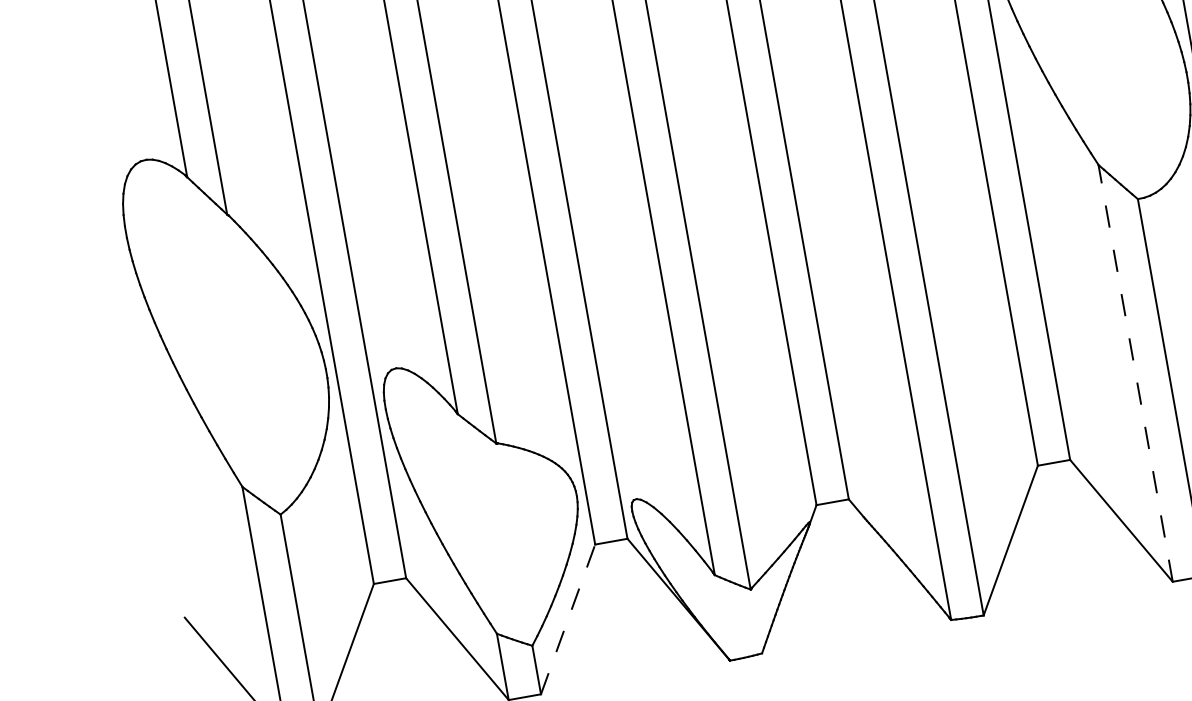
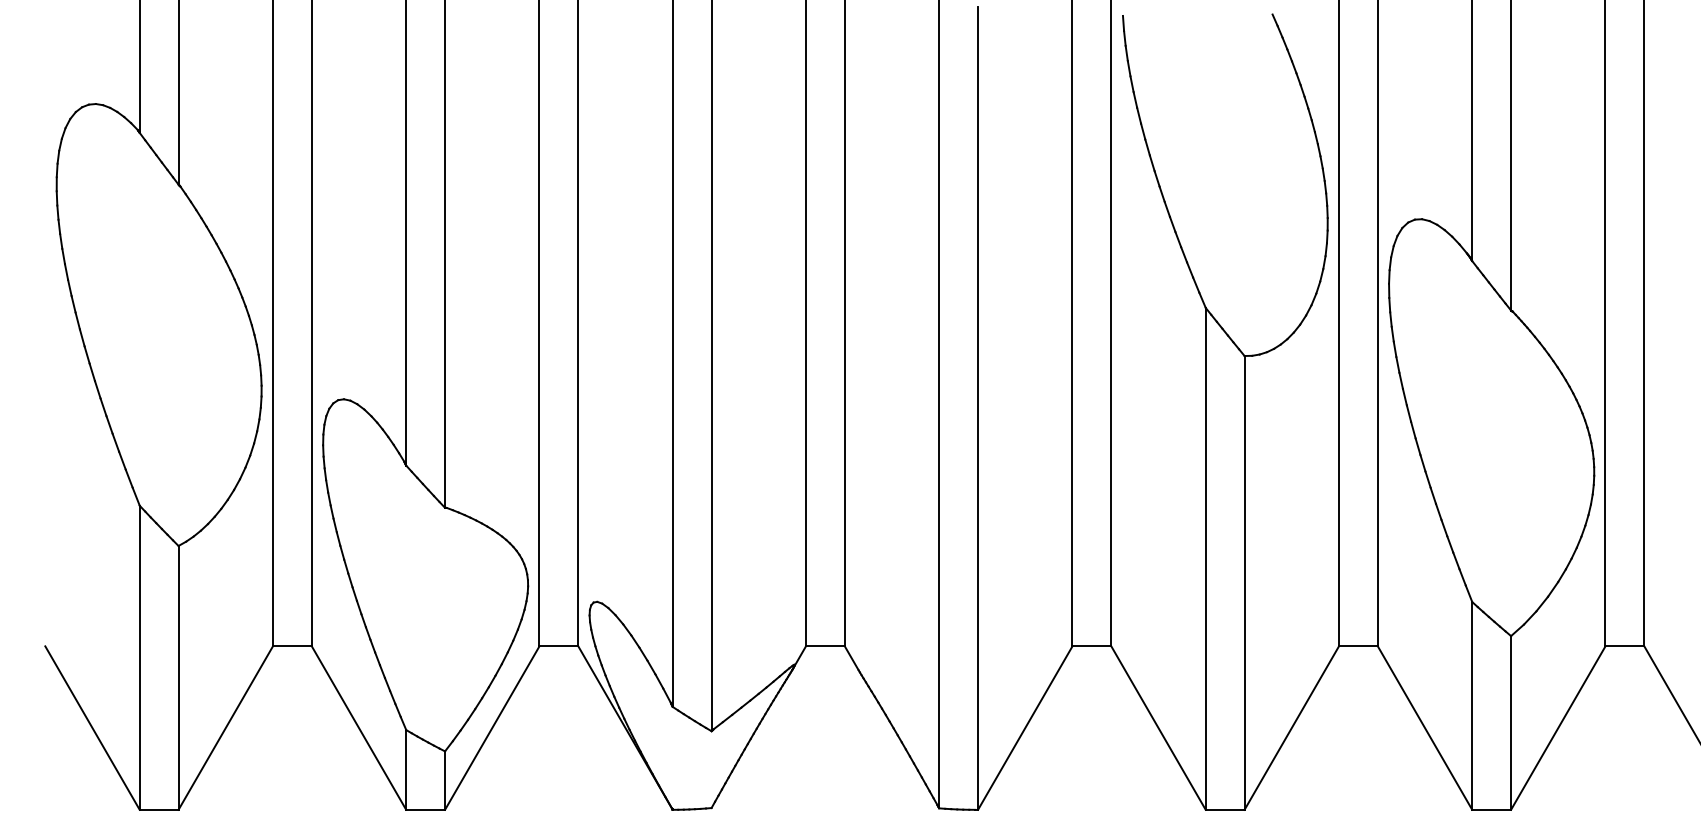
line: (1135, 373) -> (1205, 558), dashed -> solid
line: (568, 618) -> (492, 727), dashed -> solid

